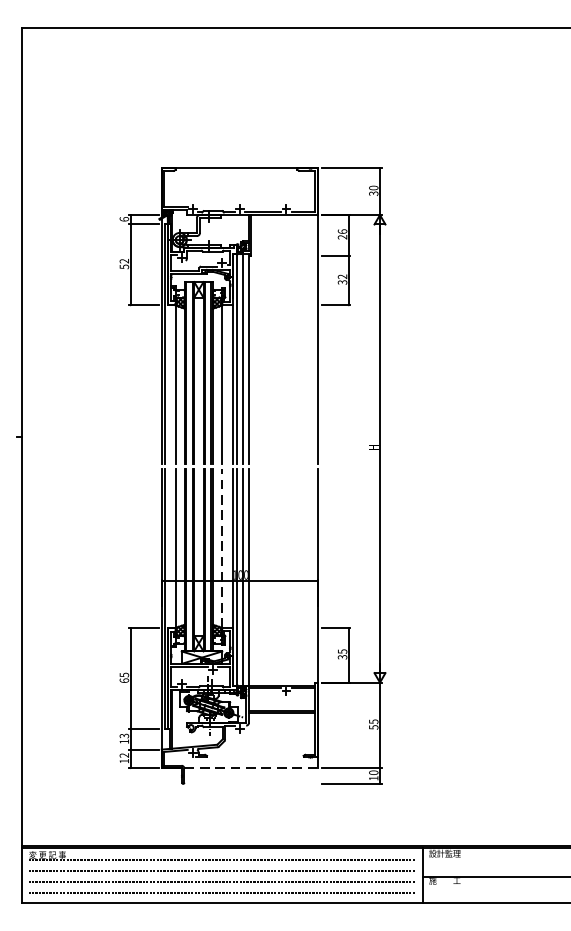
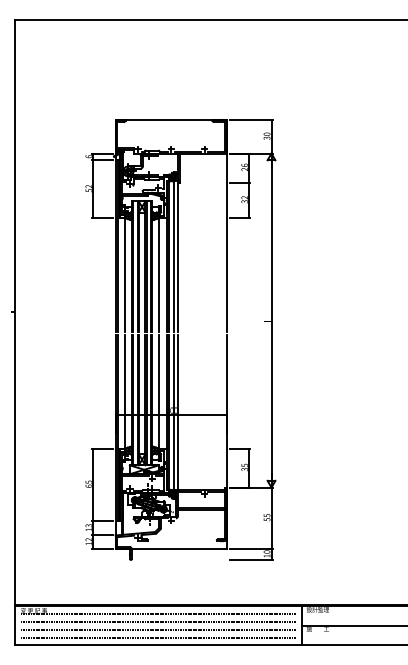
line: (221, 548) -> (158, 391), dashed -> solid
line: (251, 767) -> (179, 548), dashed -> solid

